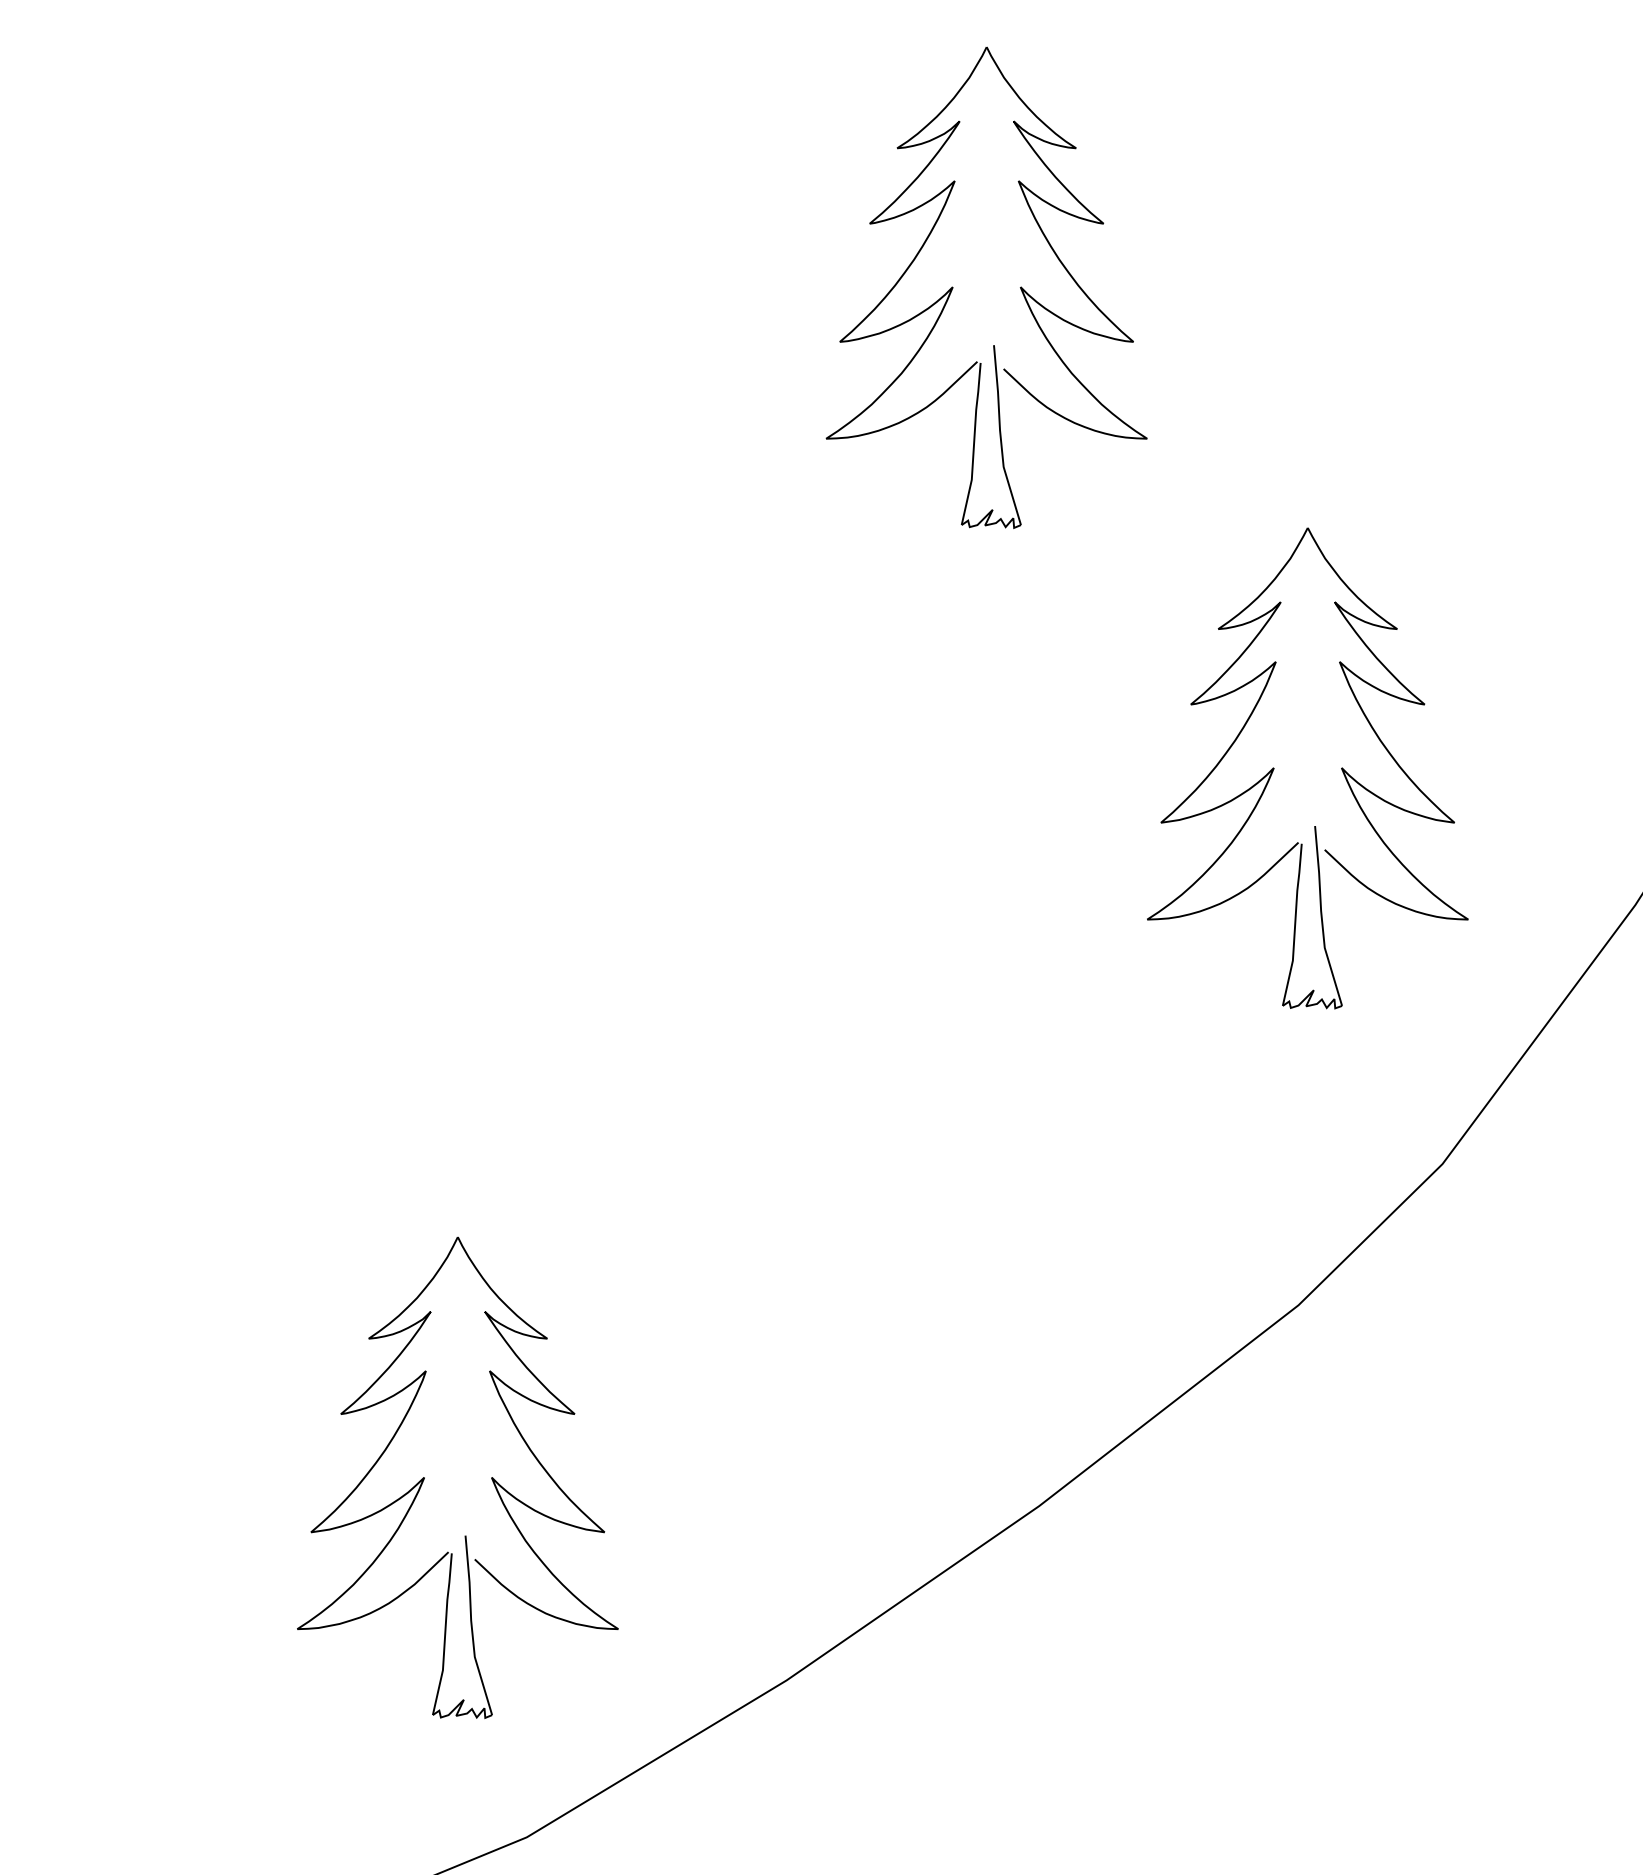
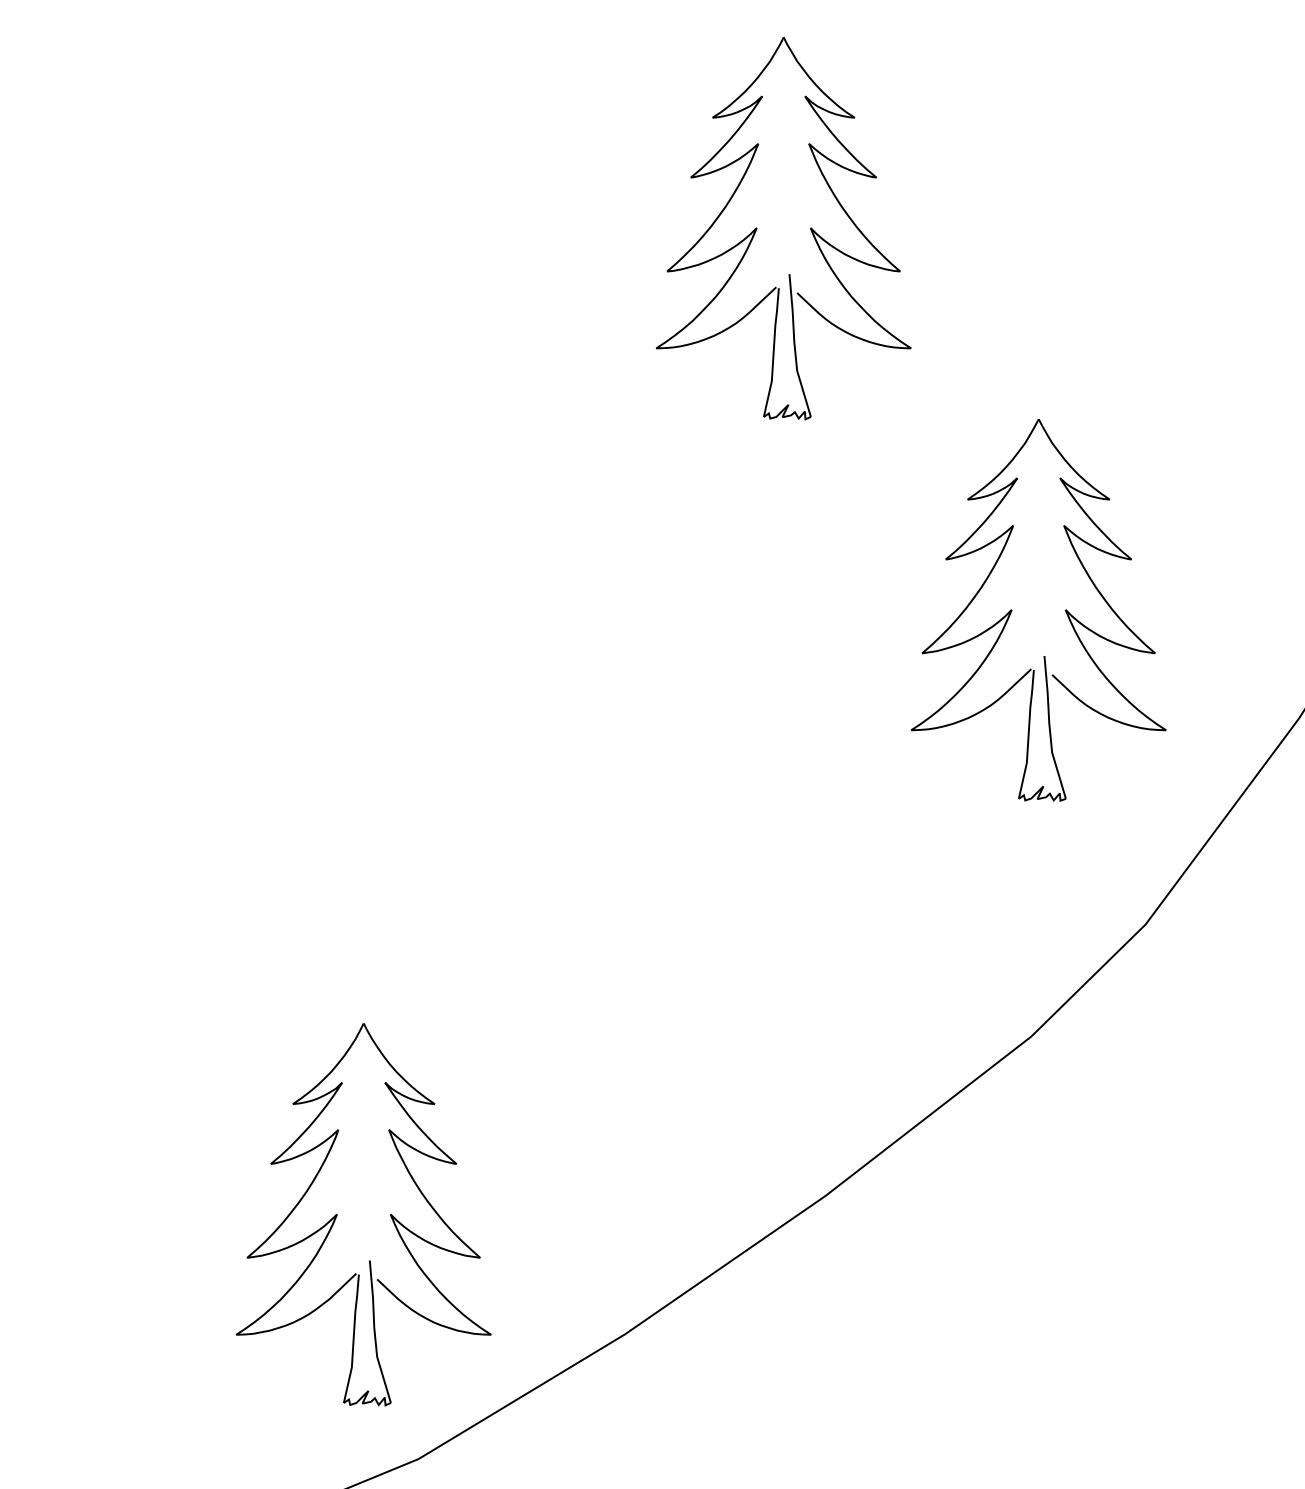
part: (424, 1477) -> (337, 1214), moved

